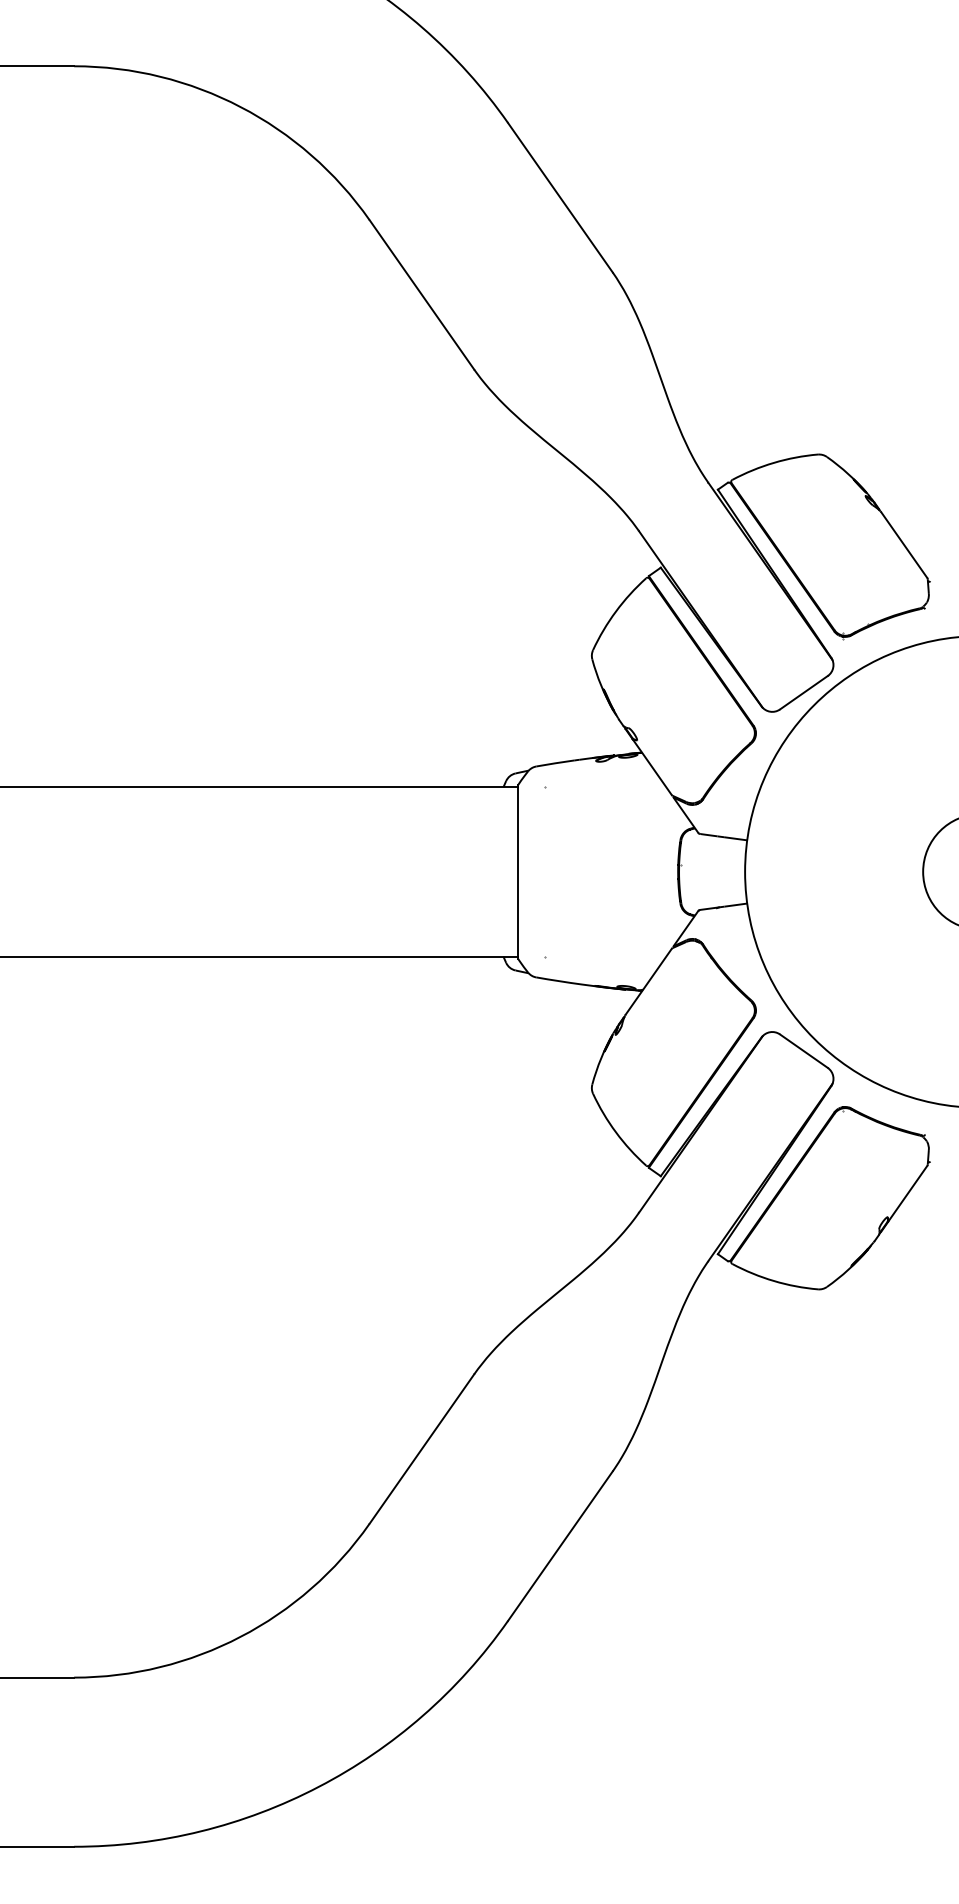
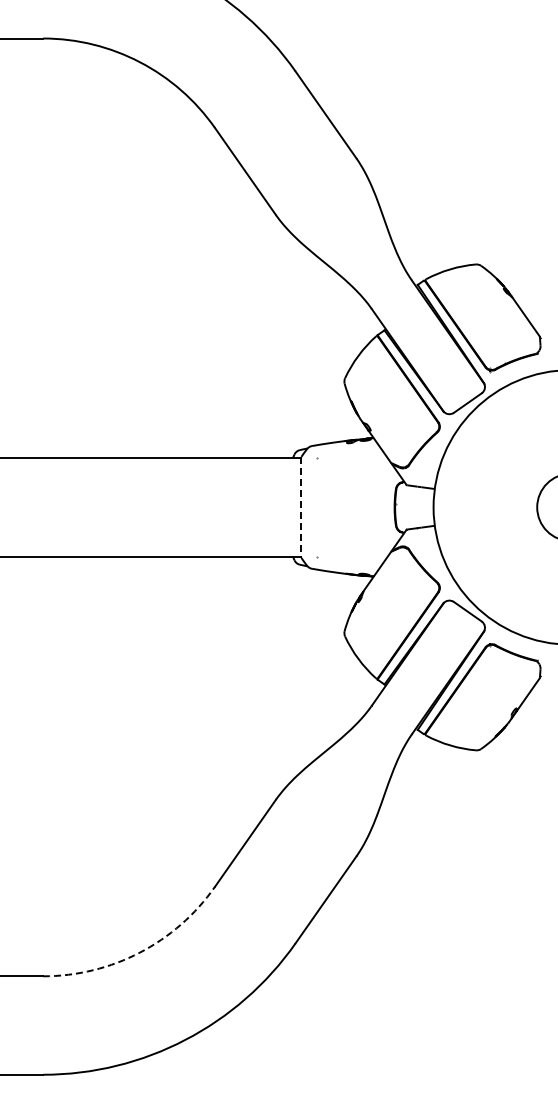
line: (518, 872) -> (301, 507), solid -> dashed
arc: (239, 1636) -> (139, 952), solid -> dashed

